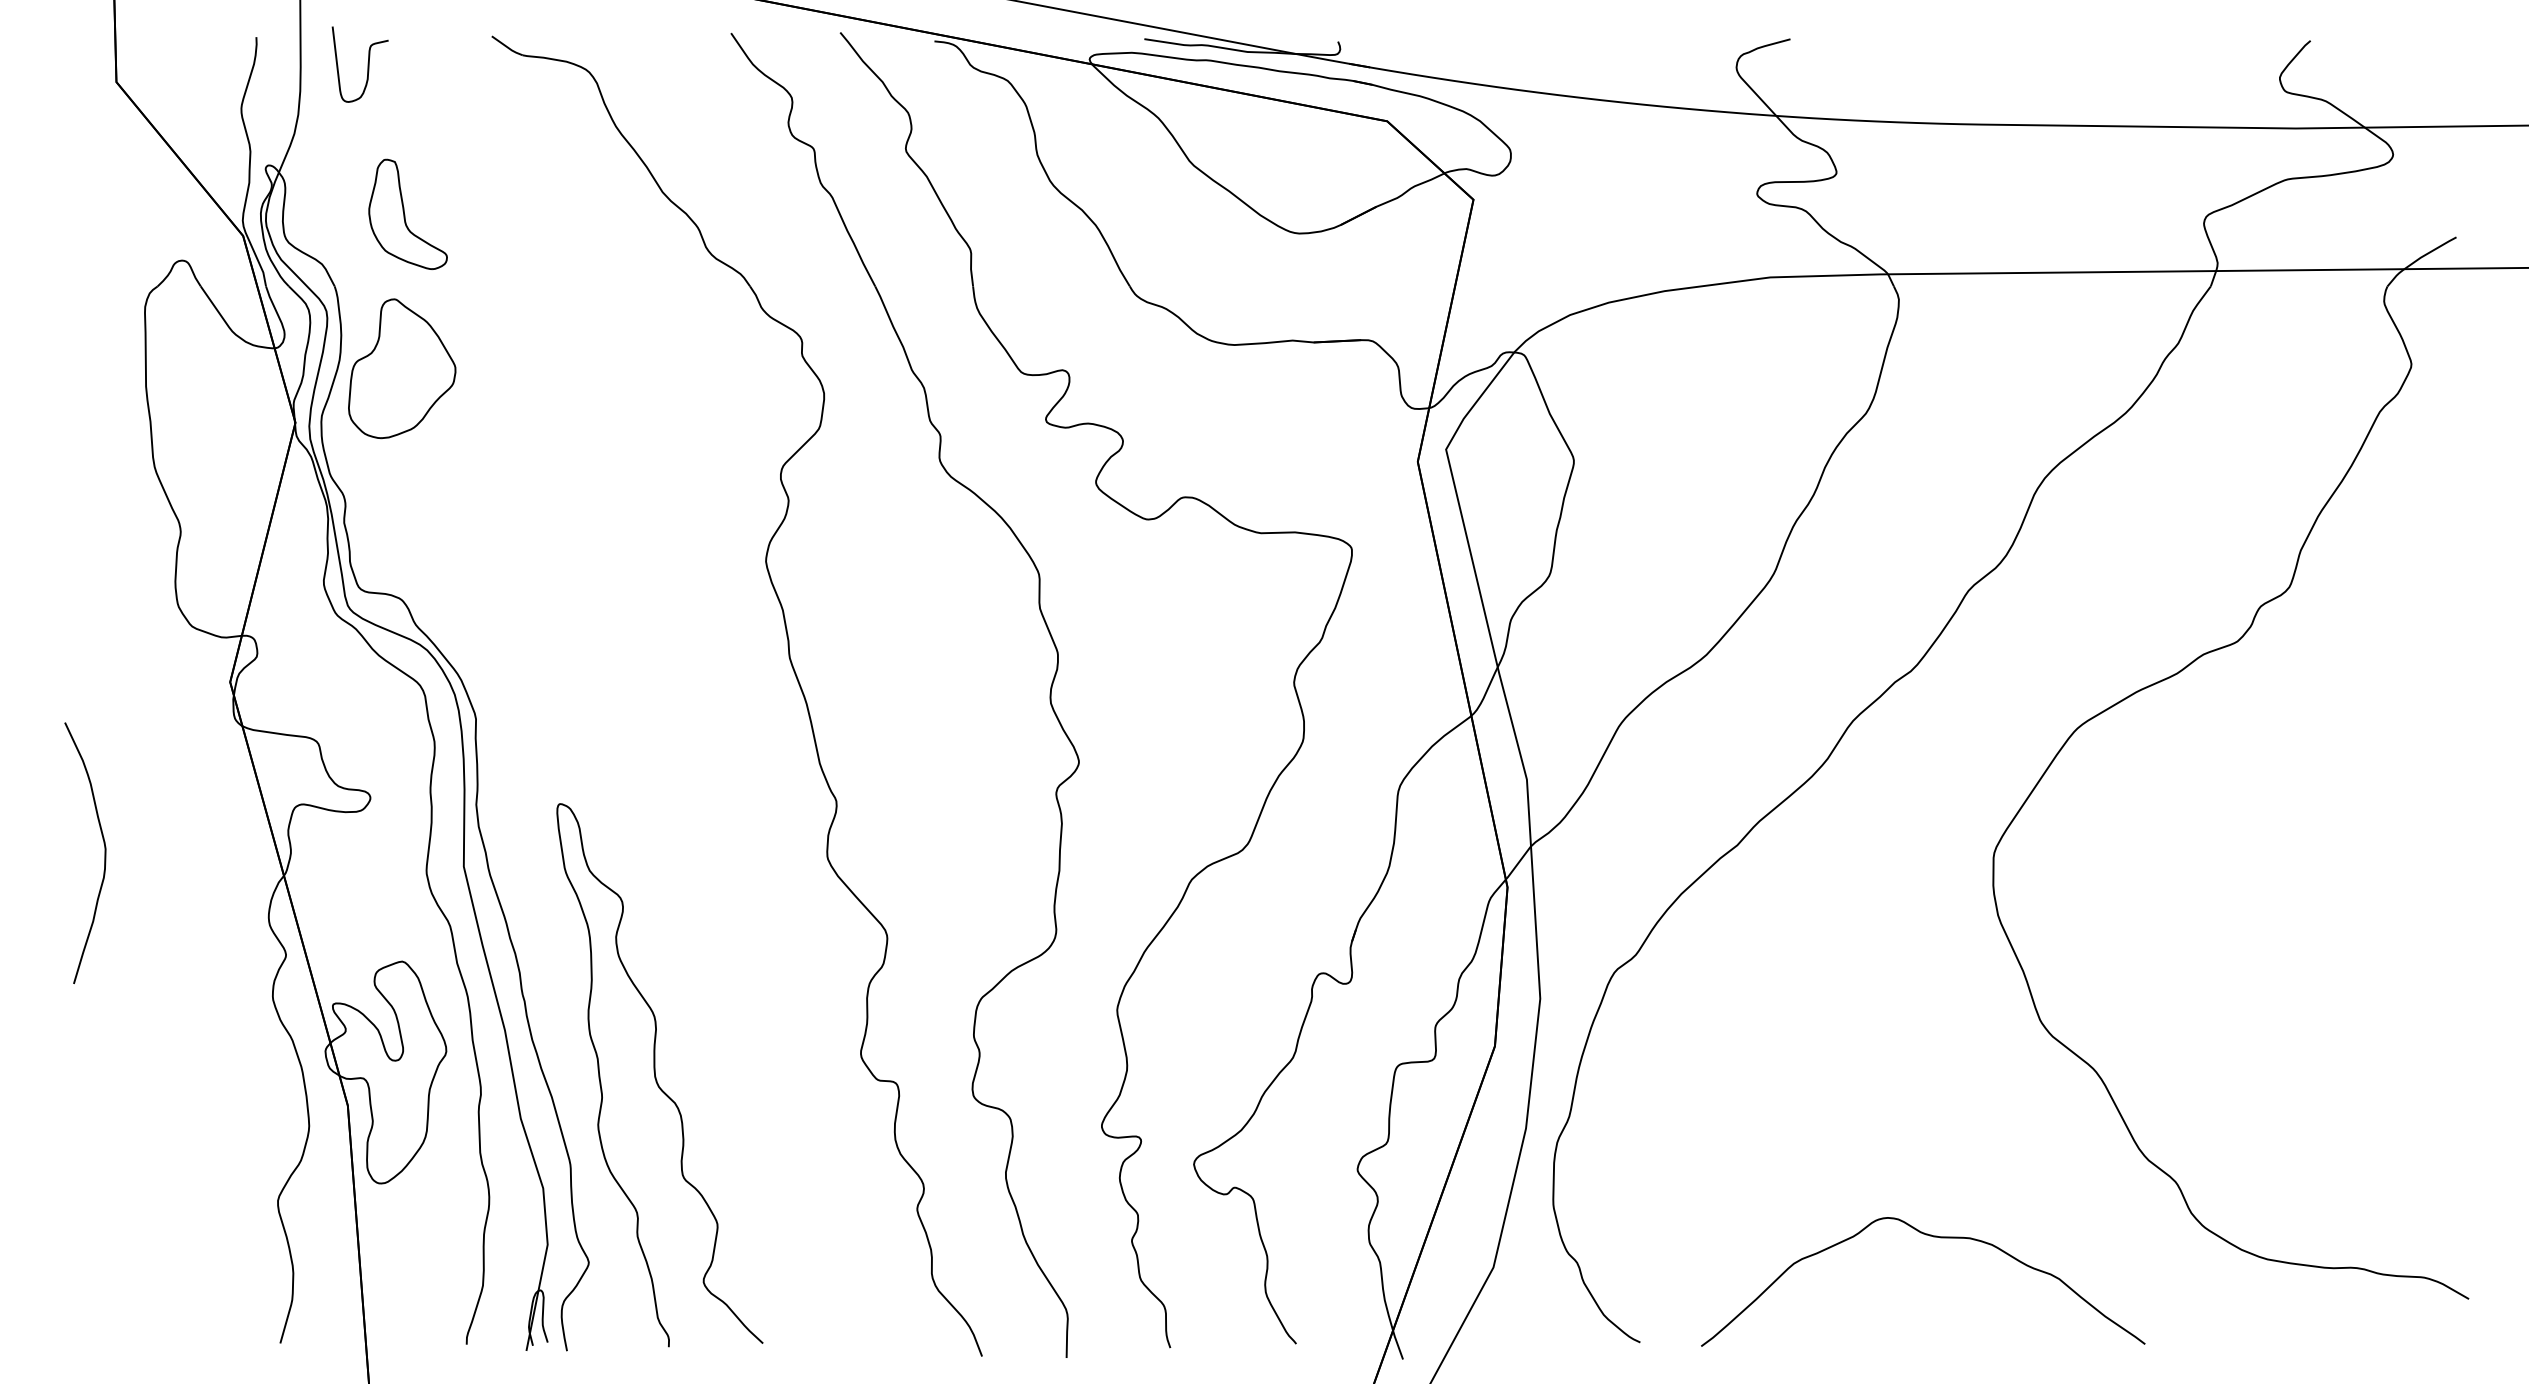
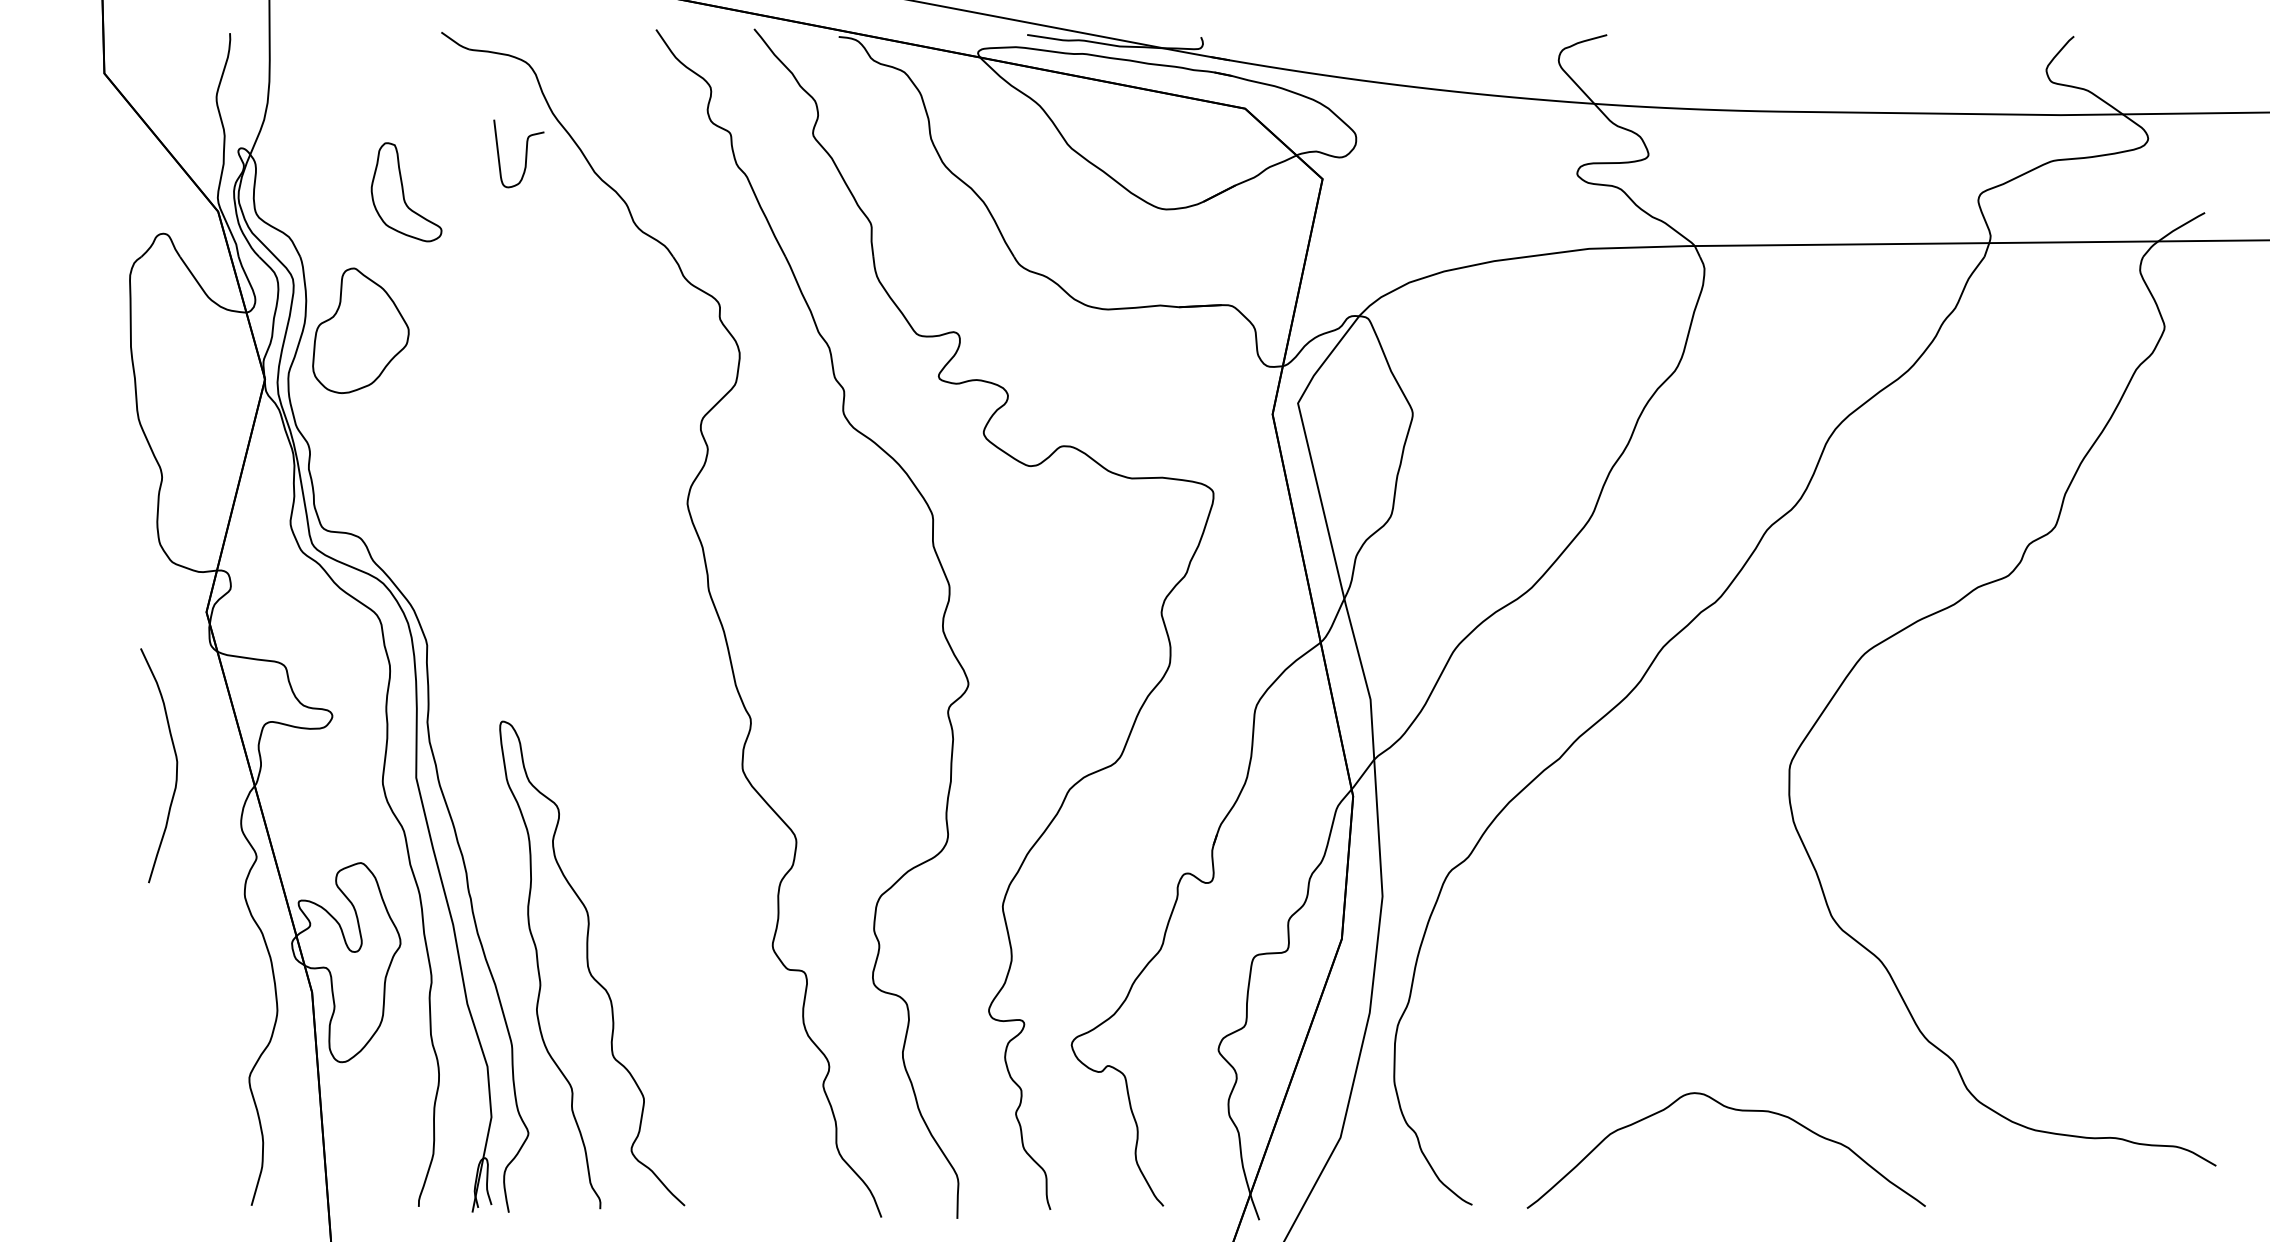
curve: (367, 64) -> (525, 153), moved
part: (407, 213) -> (406, 191), moved
curve: (104, 852) -> (176, 765), moved

